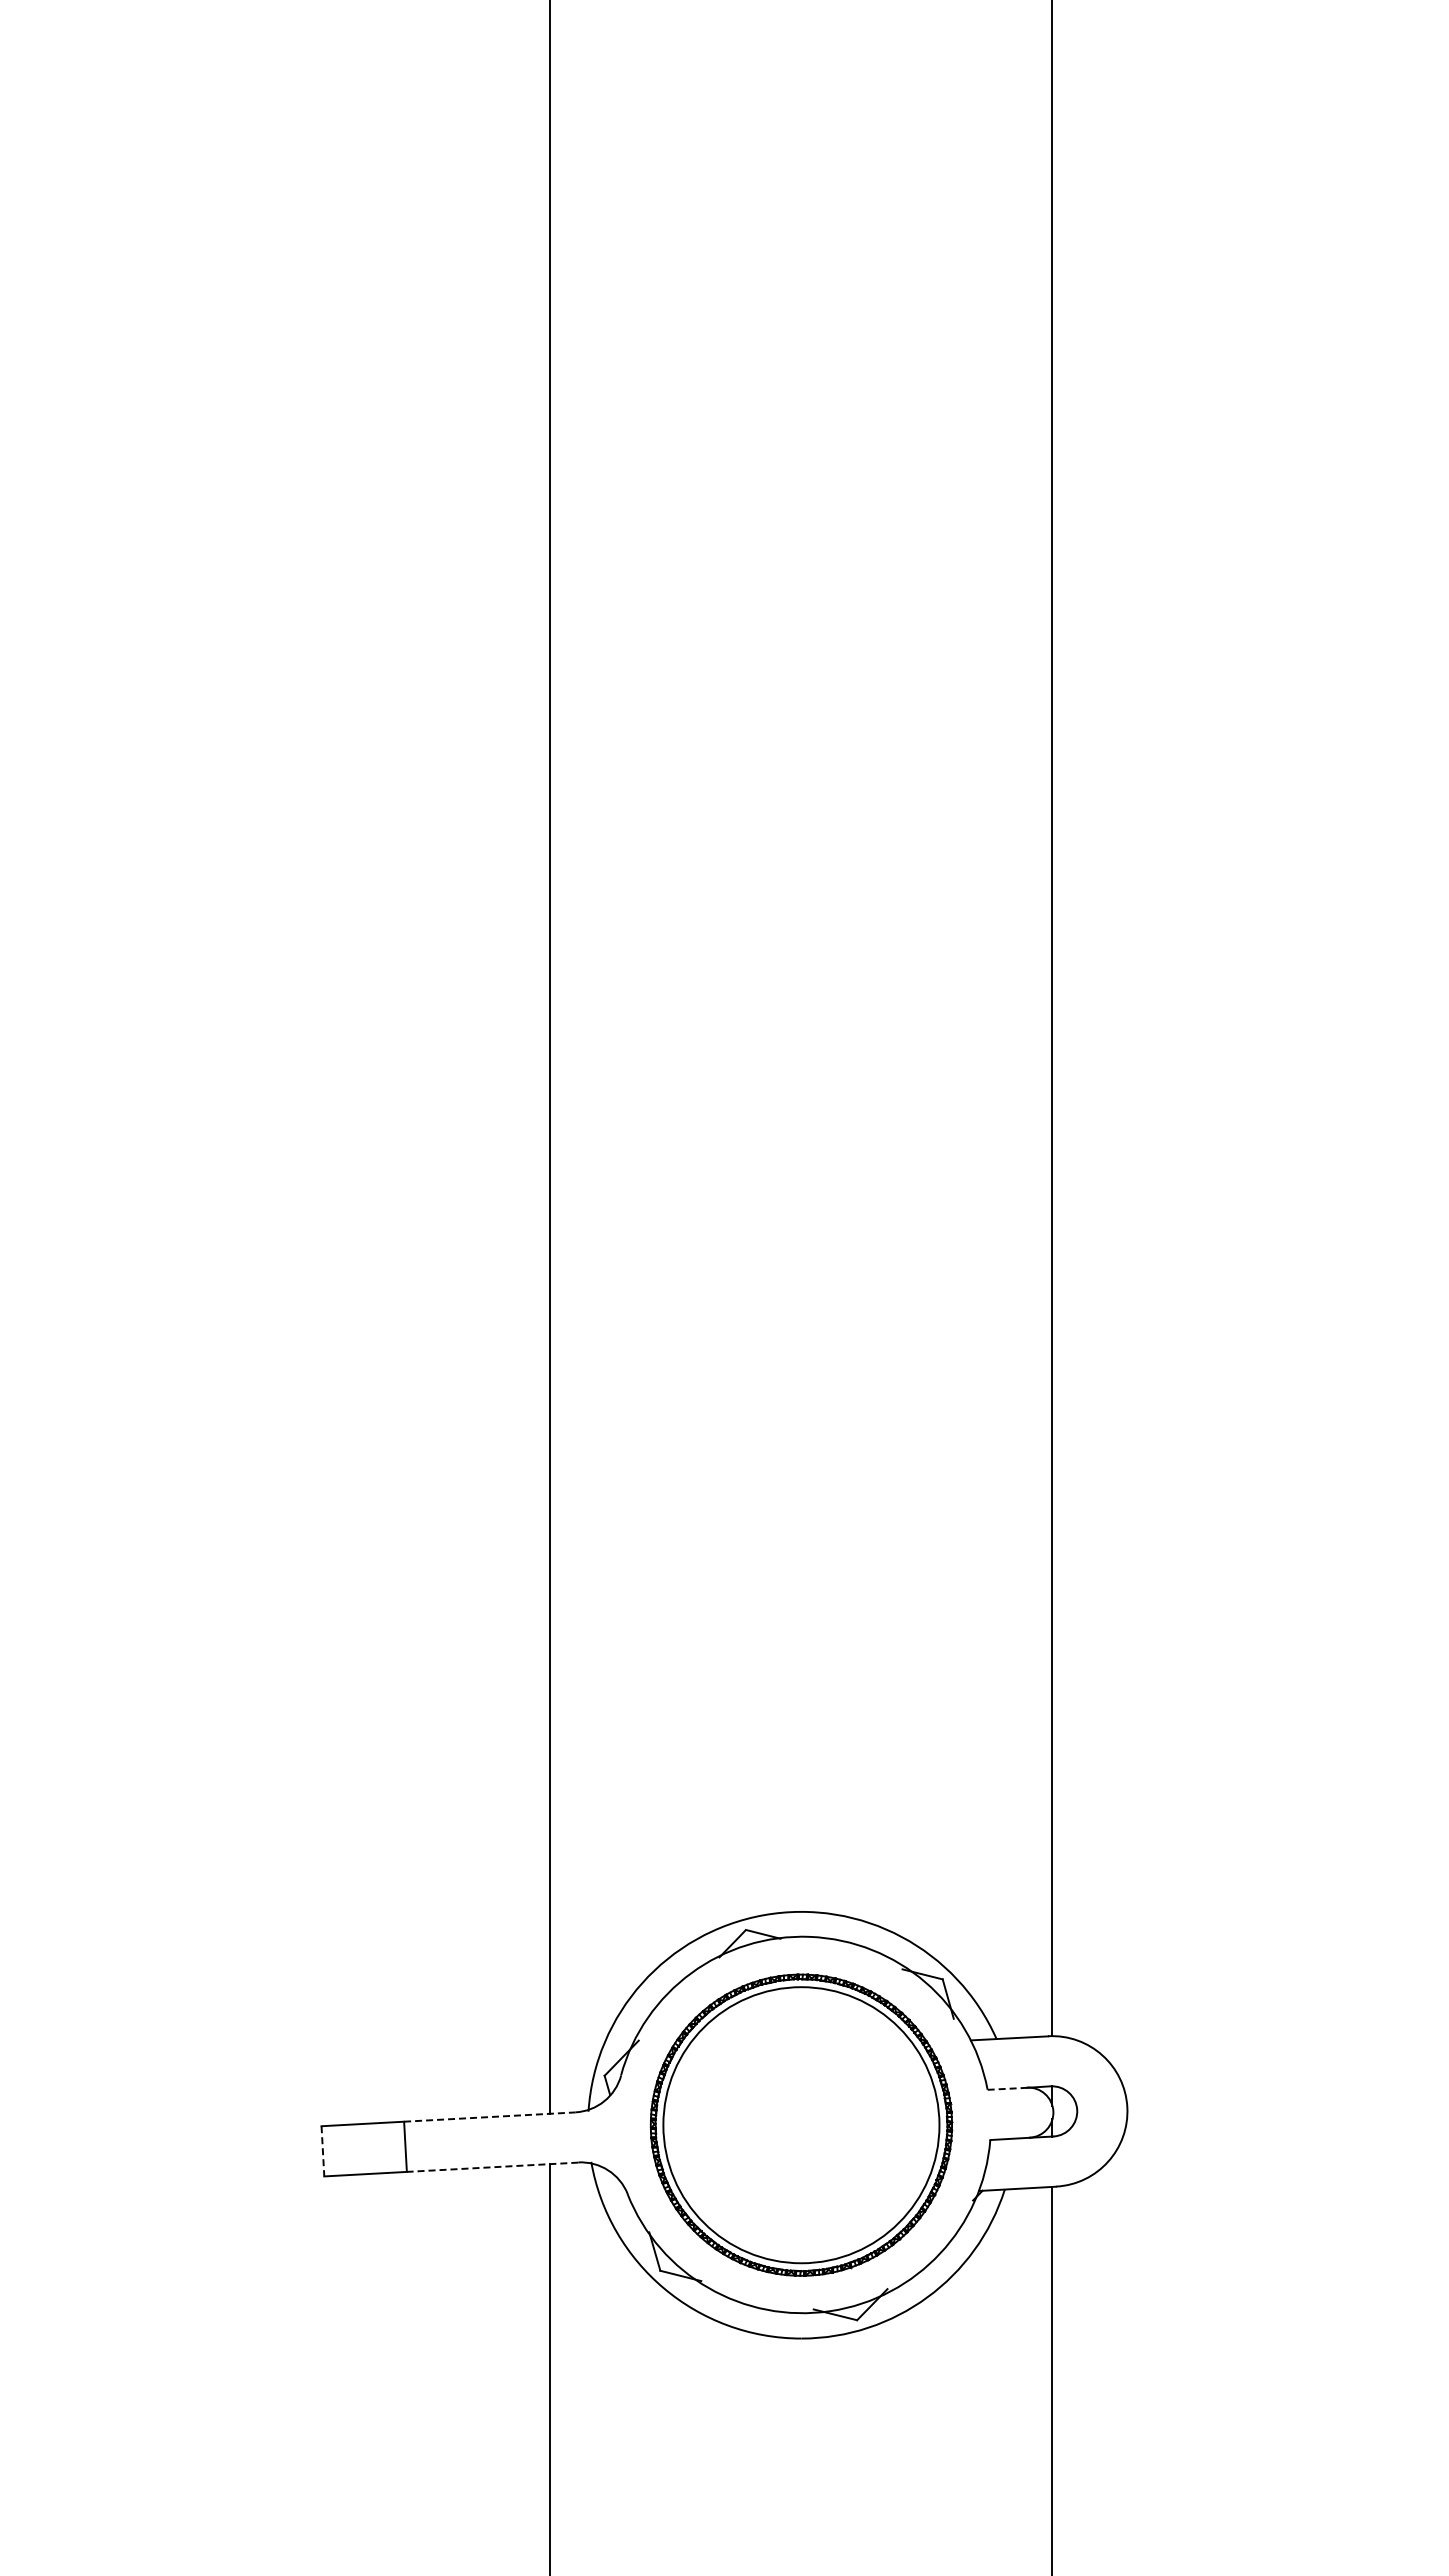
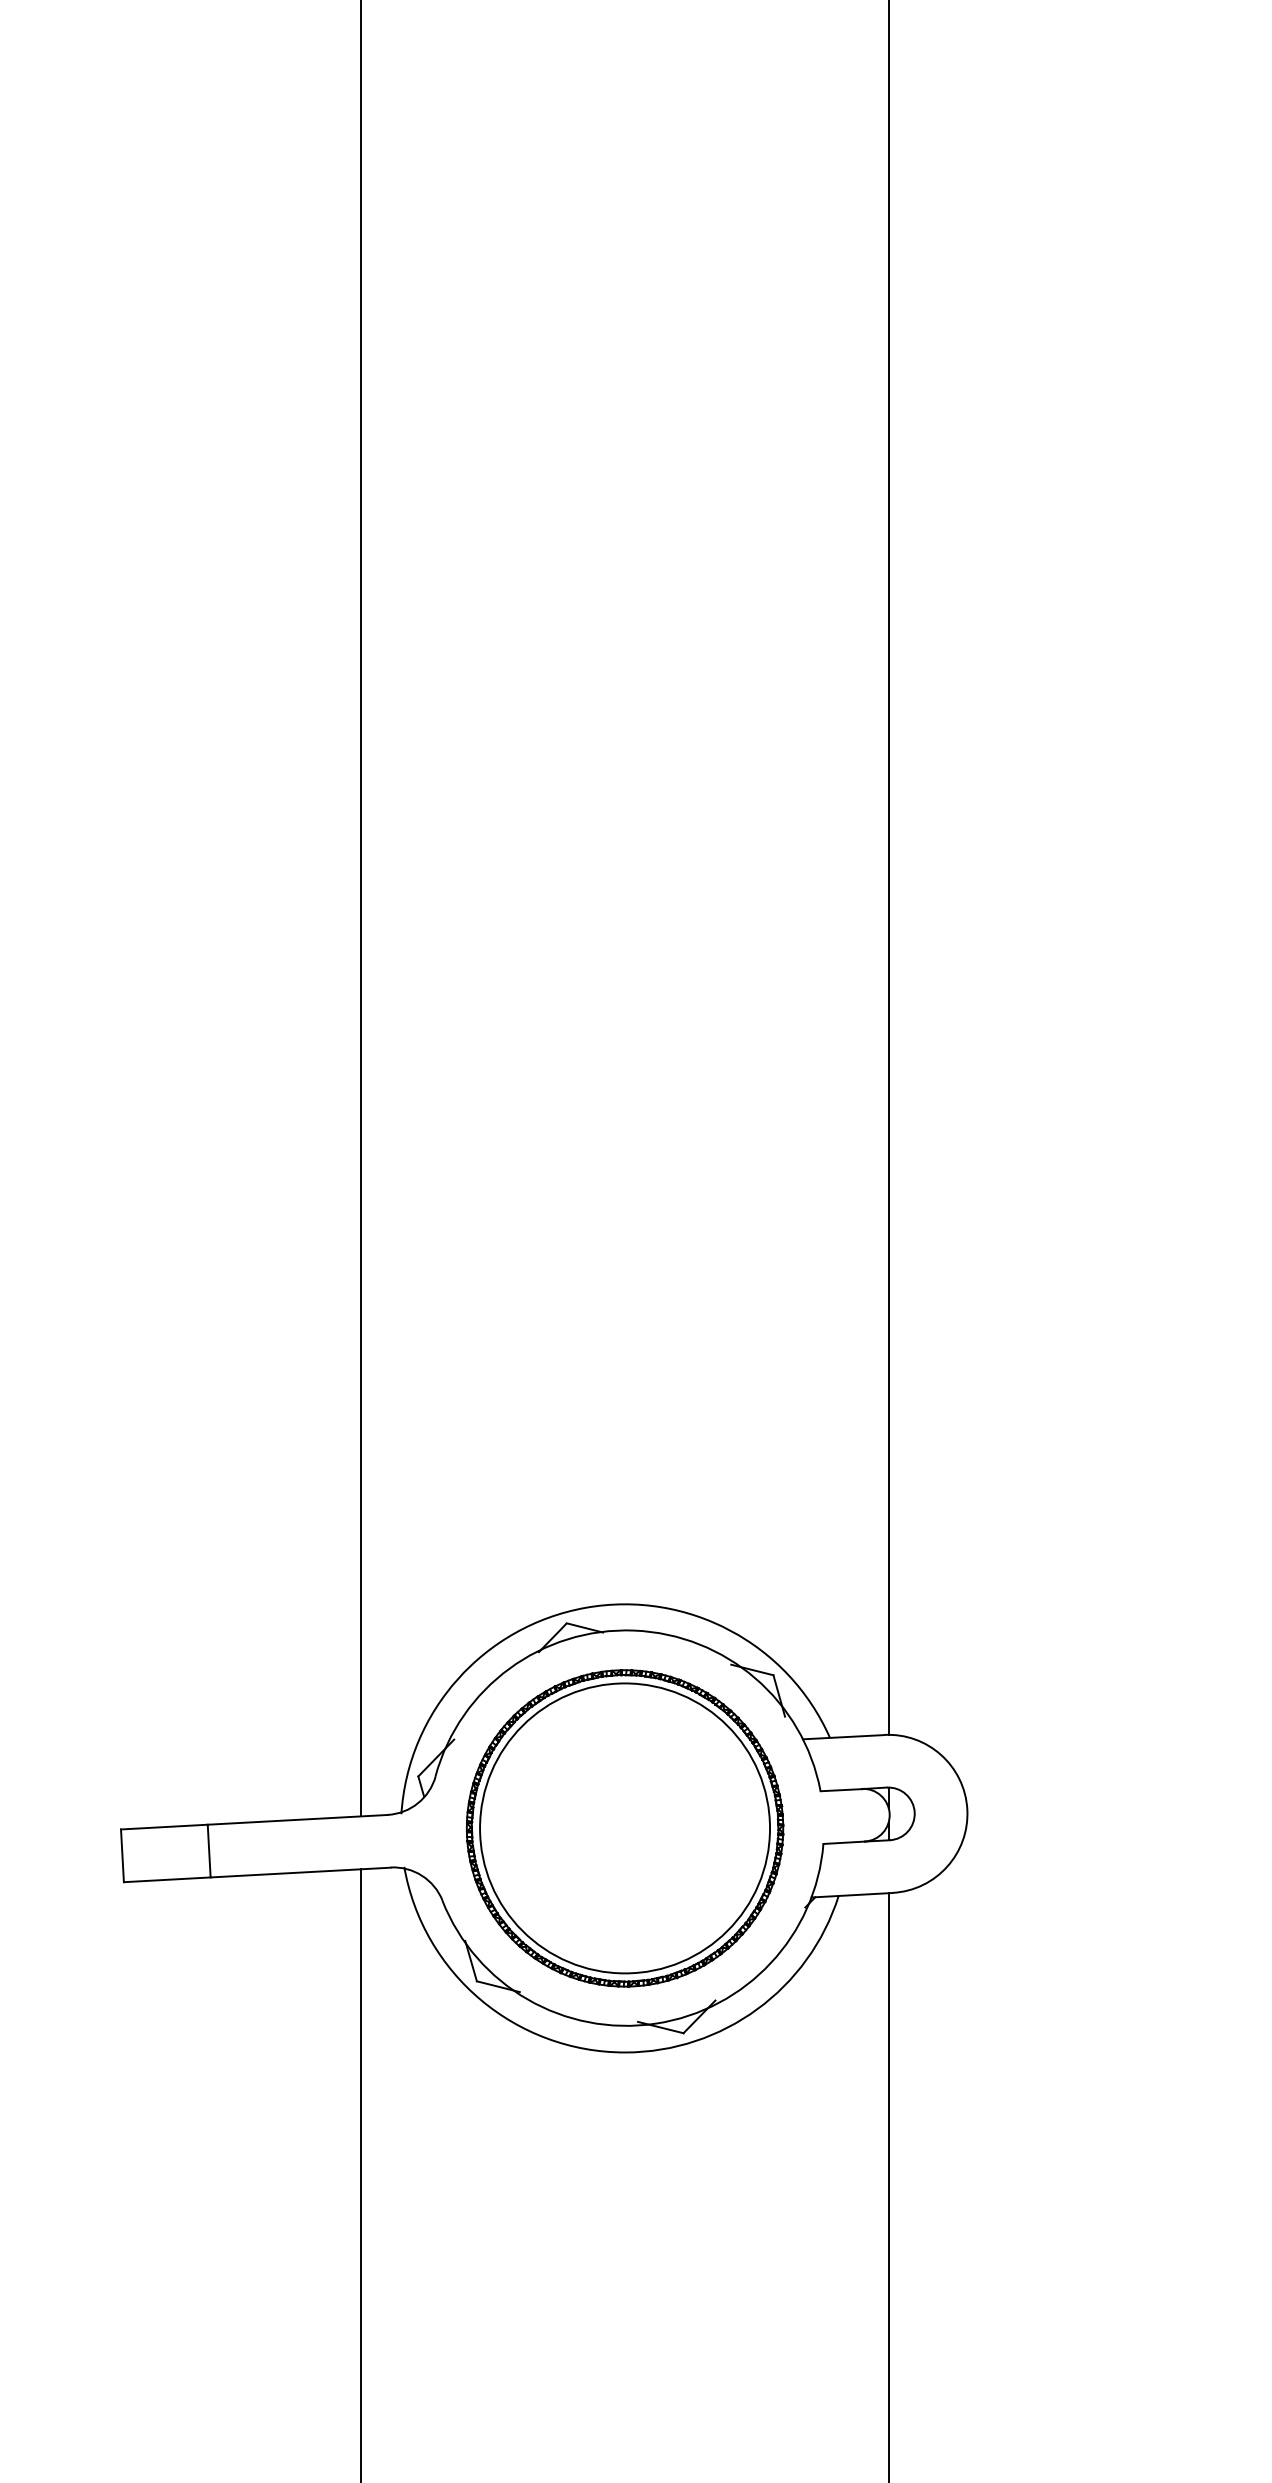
line: (1007, 2088) -> (841, 1789), dashed -> solid
line: (489, 2117) -> (297, 1820), dashed -> solid
line: (322, 2151) -> (122, 1856), dashed -> solid
line: (492, 2167) -> (300, 1872), dashed -> solid

